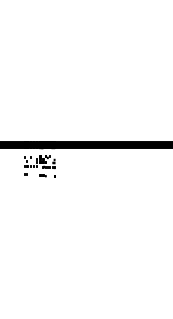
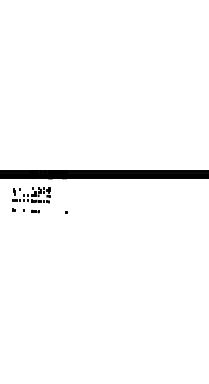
part: (40, 166) -> (31, 200), moved

